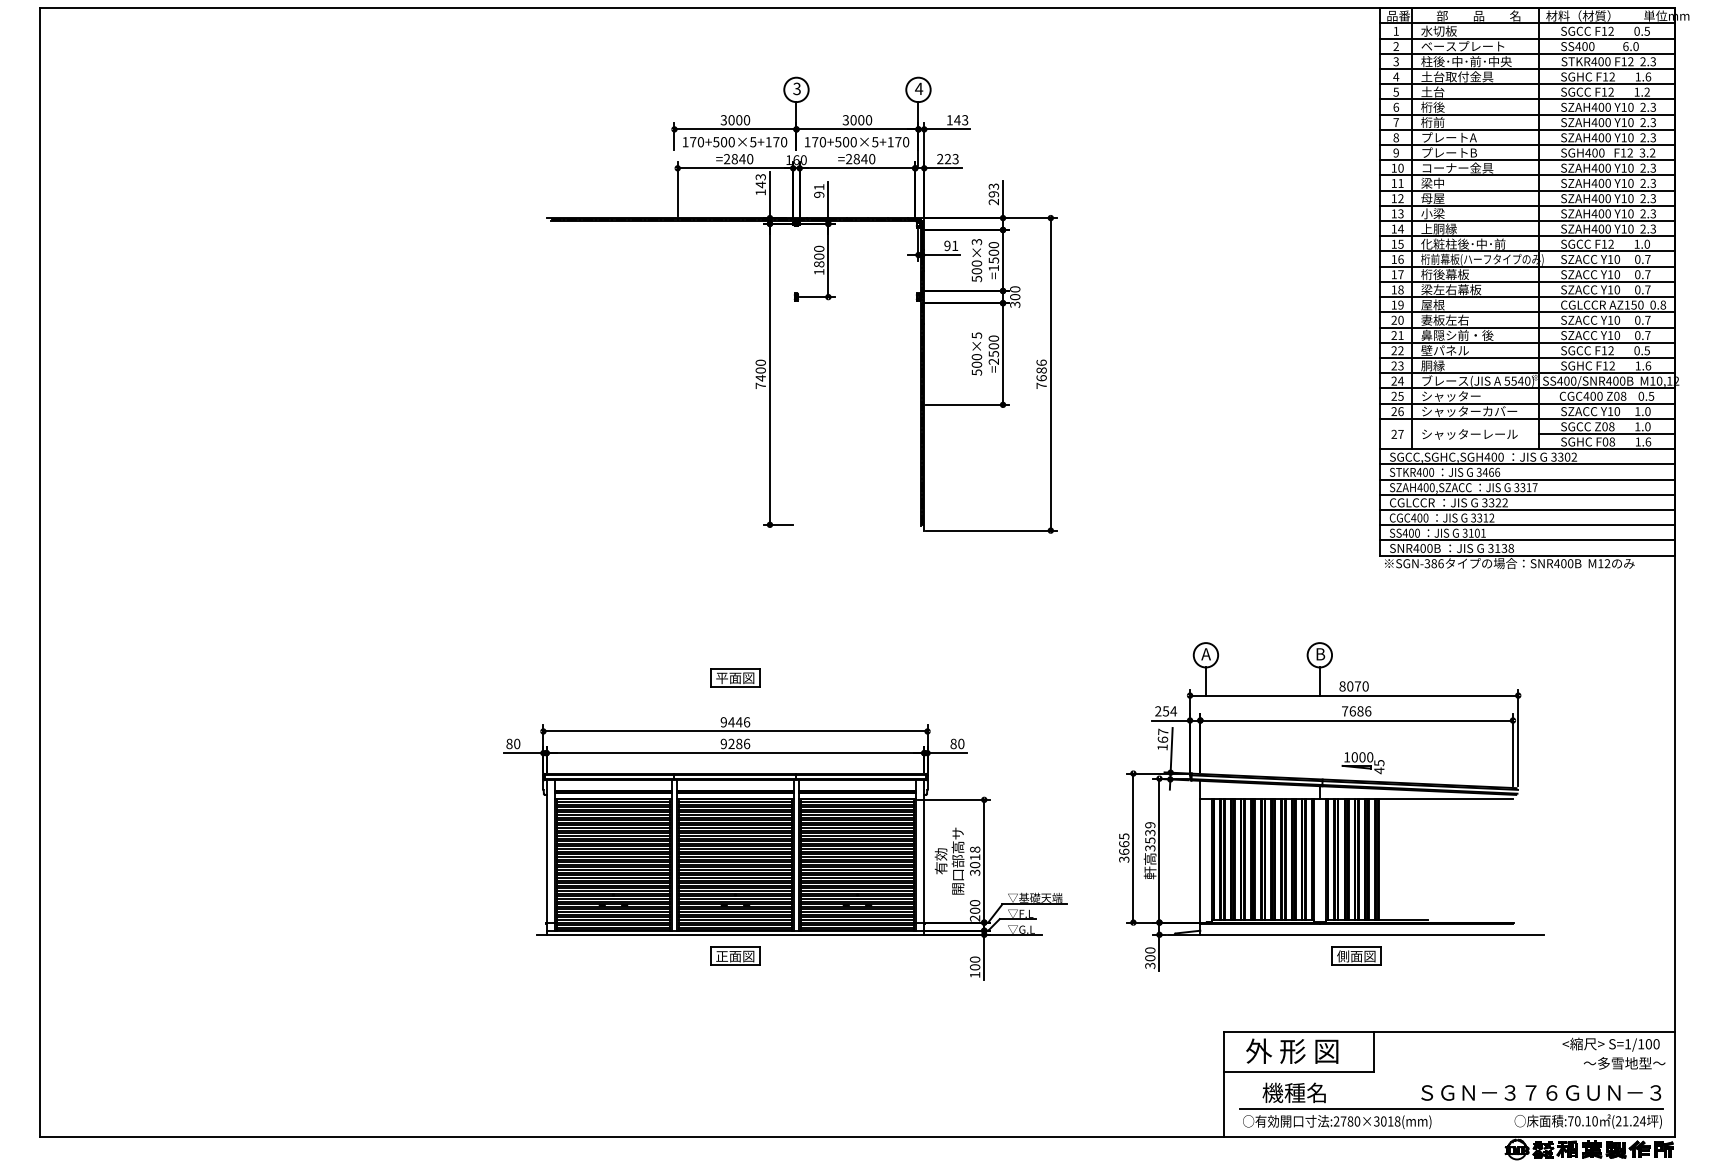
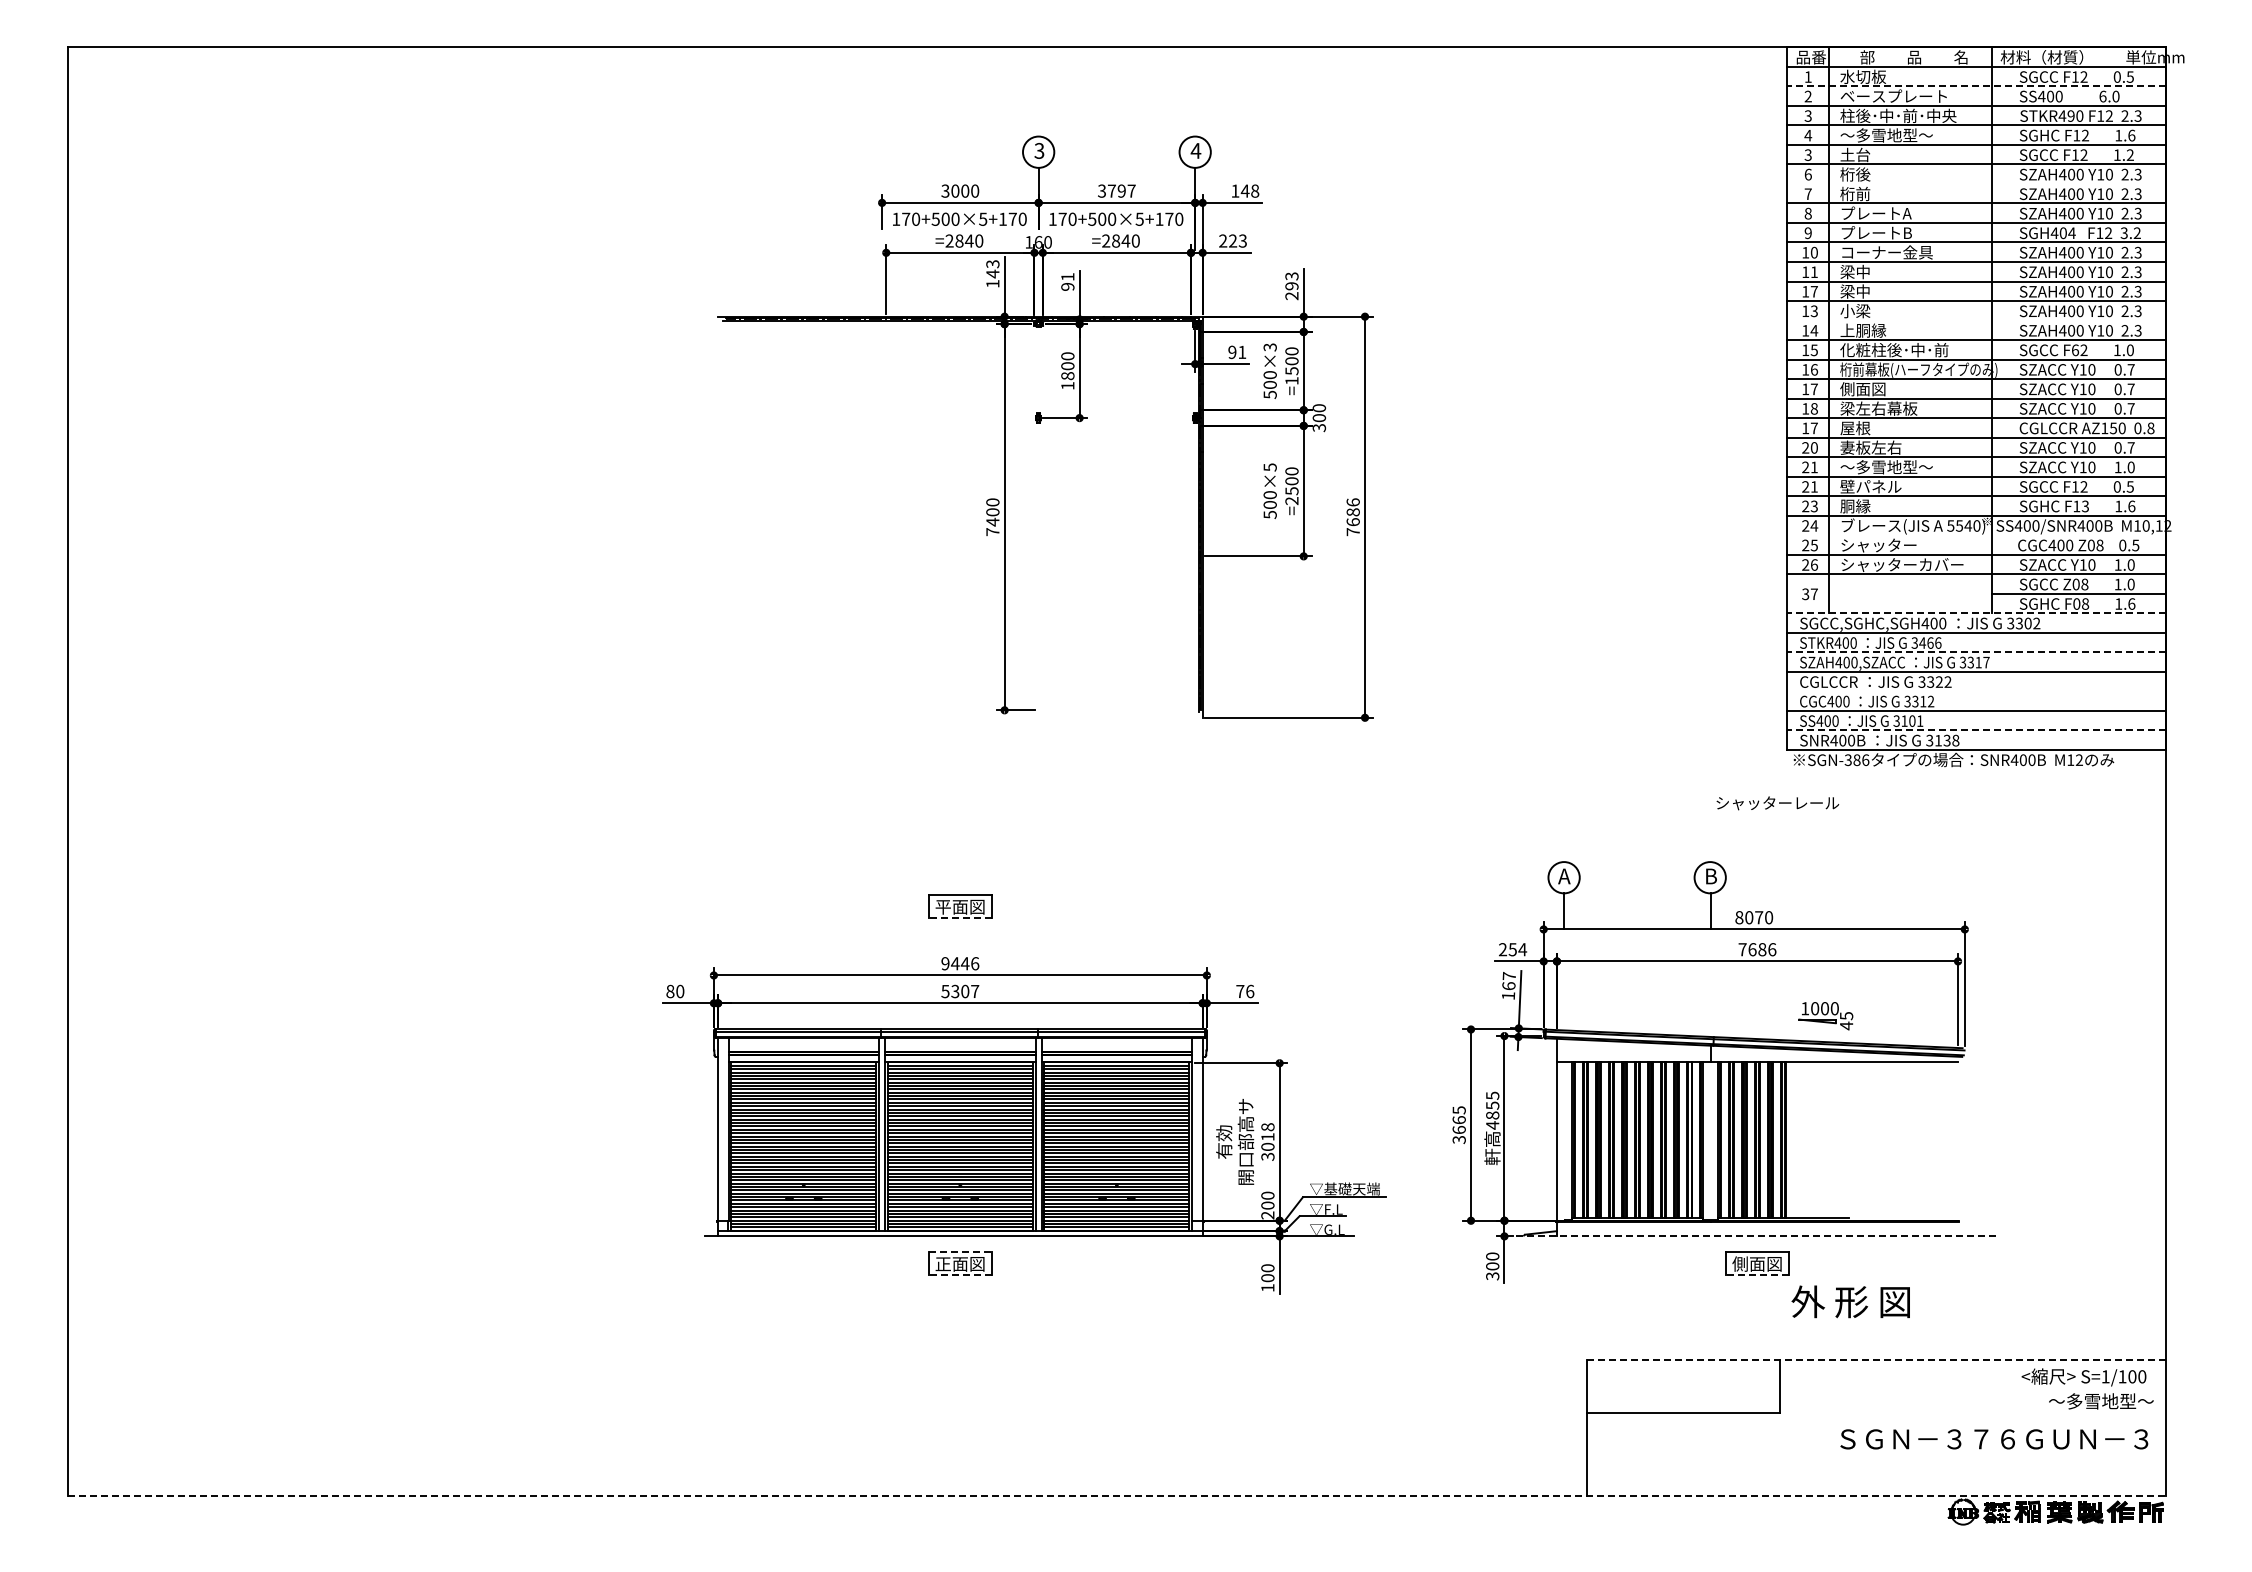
line: (1527, 38) -> (1976, 86), solid -> dashed
text: (1600, 61) -> (2070, 115), STKR400 -> STKR490
text: (1457, 76) -> (1886, 135), 土台取付金具 -> ～多雪地型～
text: (1396, 91) -> (1808, 154), 5 -> 3
line: (1527, 114) -> (1976, 183), removed
text: (861, 119) -> (1121, 190), 3000 -> 3797
text: (965, 119) -> (1255, 190), 143 -> 148
text: (1601, 153) -> (2071, 233), SGH400 -> SGH404
text: (1400, 198) -> (1813, 291), 12 -> 17
text: (1433, 198) -> (1855, 291), 母屋 -> 梁中
line: (1527, 221) -> (1976, 320), removed
text: (1604, 244) -> (2075, 350), F12 -> F62
text: (1444, 274) -> (1870, 389), 桁後幕板 -> 側面図
text: (1400, 305) -> (1813, 428), 19 -> 17
text: (1457, 335) -> (1886, 467), 鼻隠シ前・後 -> ～多雪地型～
text: (1642, 335) -> (2124, 467), 0.7 -> 1.0
text: (1400, 350) -> (1813, 486), 22 -> 21
text: (1612, 365) -> (2085, 506), F12 -> F13
line: (1527, 388) -> (1976, 535), removed
text: (1394, 434) -> (1805, 594), 27 -> 37
text: (1469, 434) -> (1777, 803), moved
line: (1527, 449) -> (1976, 613), solid -> dashed
line: (1527, 479) -> (1976, 652), solid -> dashed
line: (1527, 510) -> (1976, 691), removed
line: (1527, 540) -> (1976, 730), solid -> dashed
line: (734, 687) -> (959, 918), solid -> dashed
text: (735, 743) -> (960, 991), 9286 -> 5307
text: (957, 743) -> (1245, 991), 80 -> 76
part: (1362, 763) -> (1825, 1016), moved
text: (1150, 836) -> (1492, 1110), 3539 -> 4855
line: (1356, 934) -> (1757, 1236), solid -> dashed
line: (735, 947) -> (960, 1252), solid -> dashed
line: (734, 965) -> (959, 1275), solid -> dashed
line: (1356, 965) -> (1757, 1275), solid -> dashed
line: (1449, 1031) -> (1876, 1360), solid -> dashed
text: (1291, 1051) -> (1850, 1301), moved
part: (1451, 1105) -> (1879, 1455), removed
line: (857, 1137) -> (1117, 1496), solid -> dashed

